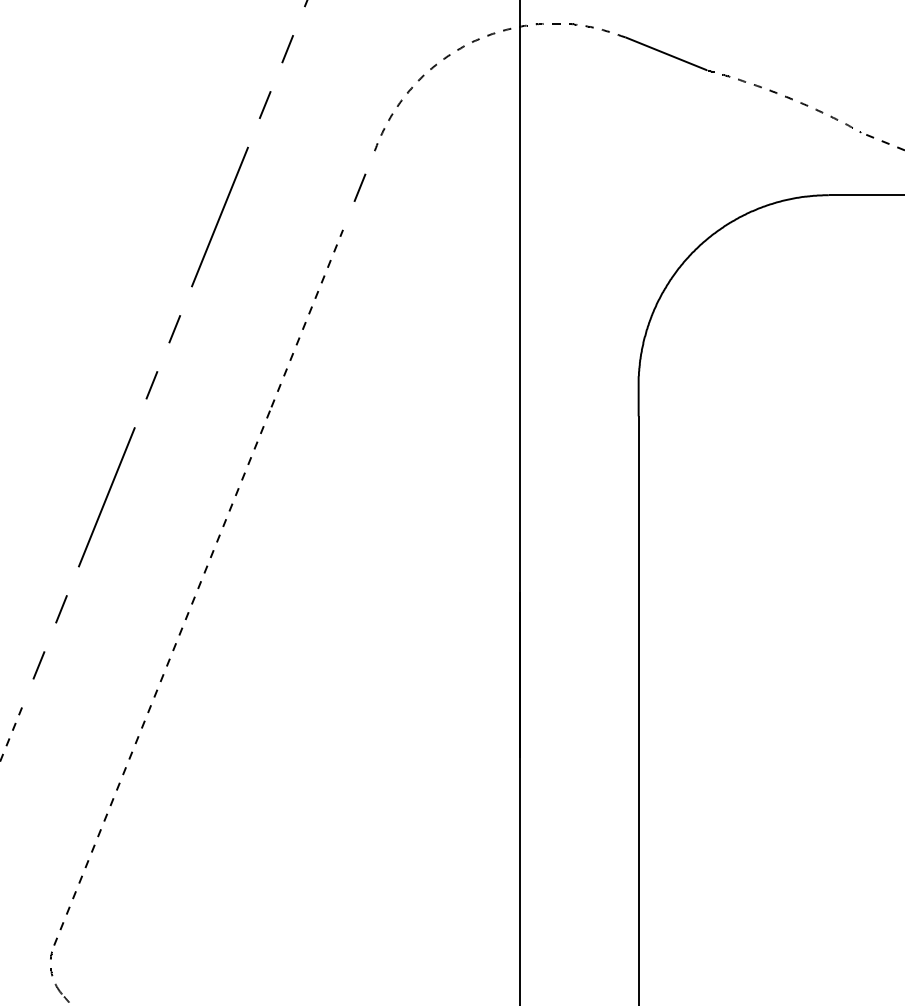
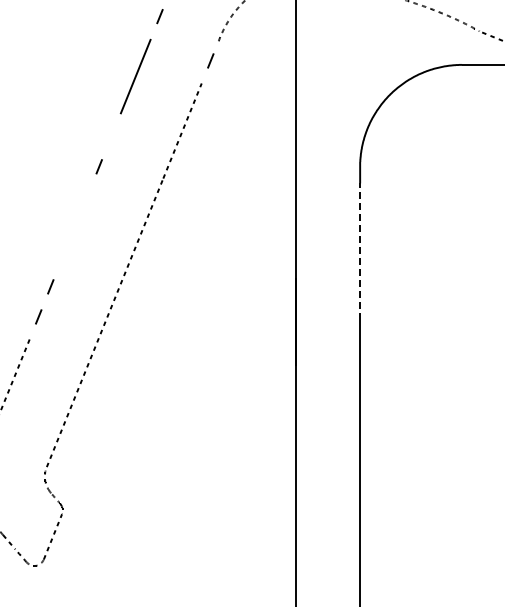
line: (174, 328) -> (111, 136), removed
line: (105, 496) -> (74, 226), removed
line: (639, 543) -> (360, 251), solid -> dashed

